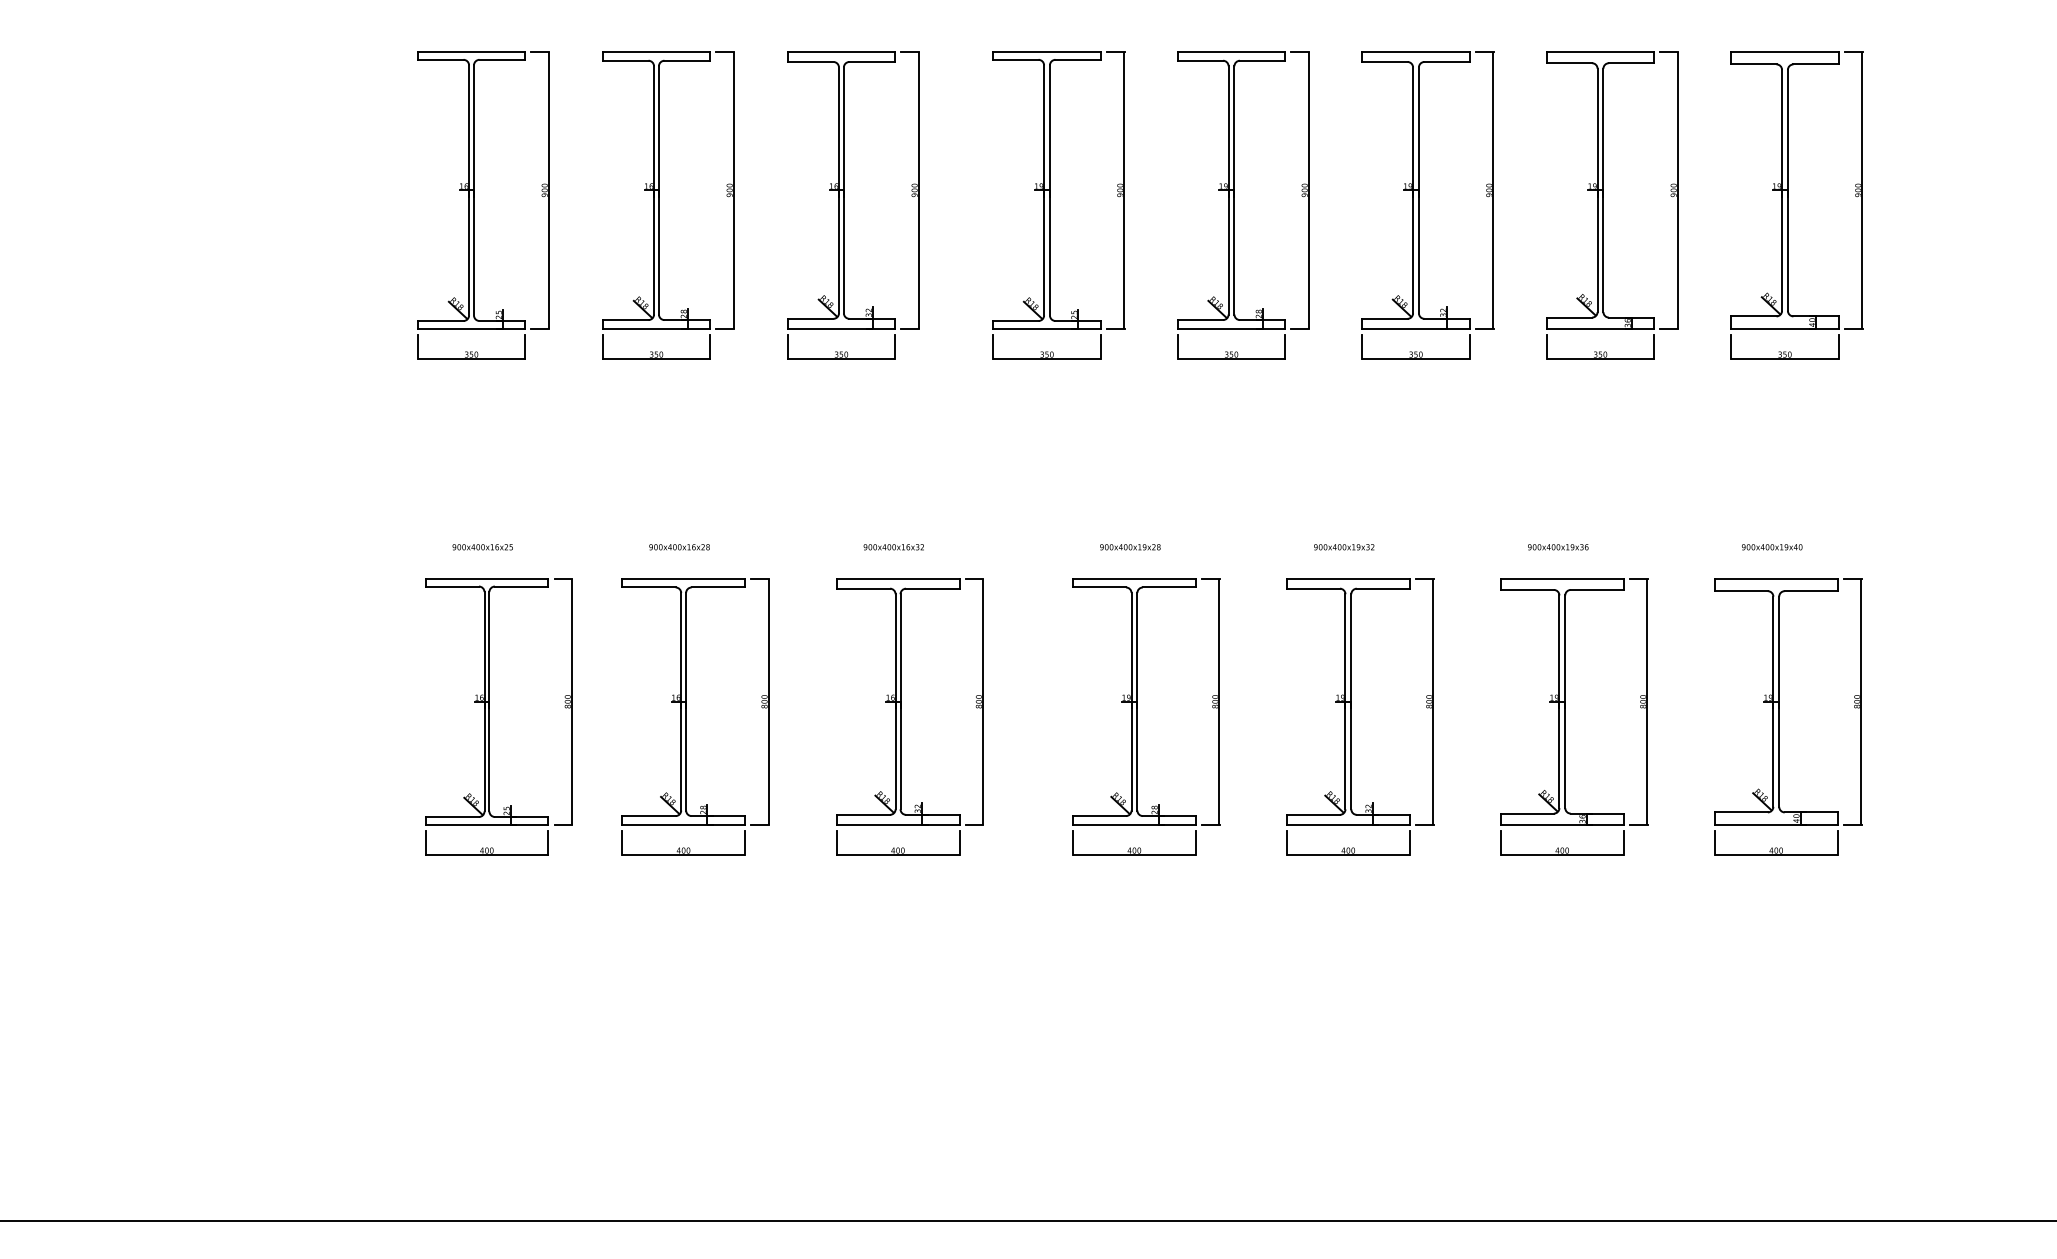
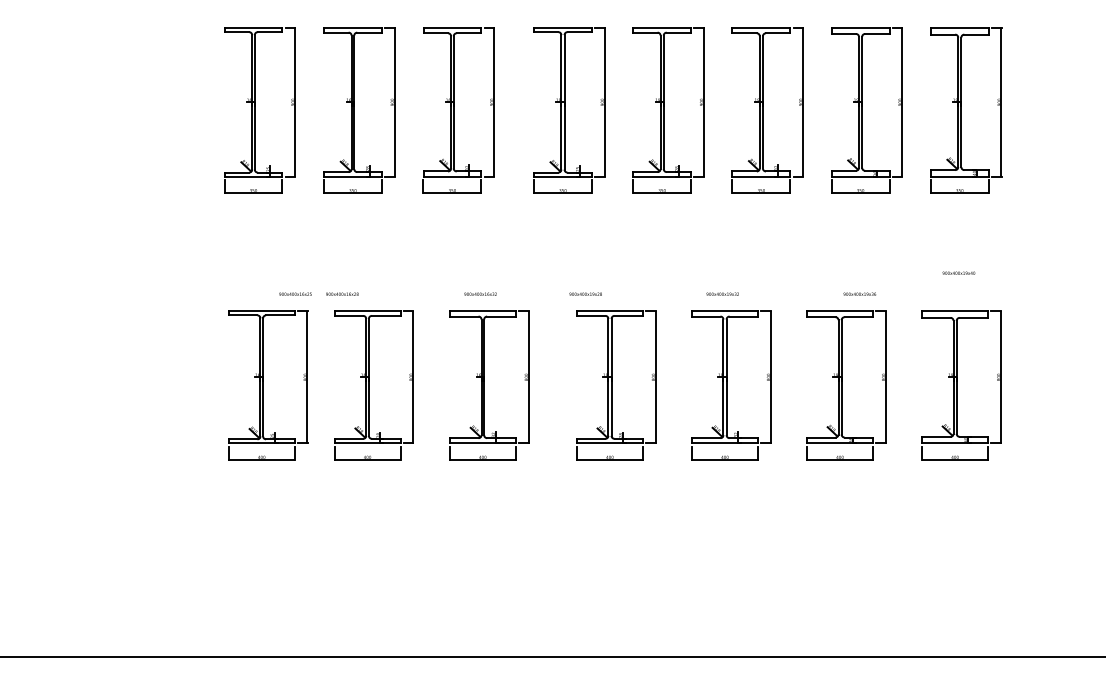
text: (482, 545) -> (295, 293), moved
text: (679, 545) -> (342, 293), moved
text: (1129, 545) -> (585, 293), moved
text: (1557, 545) -> (859, 293), moved
text: (1771, 545) -> (958, 272), moved

